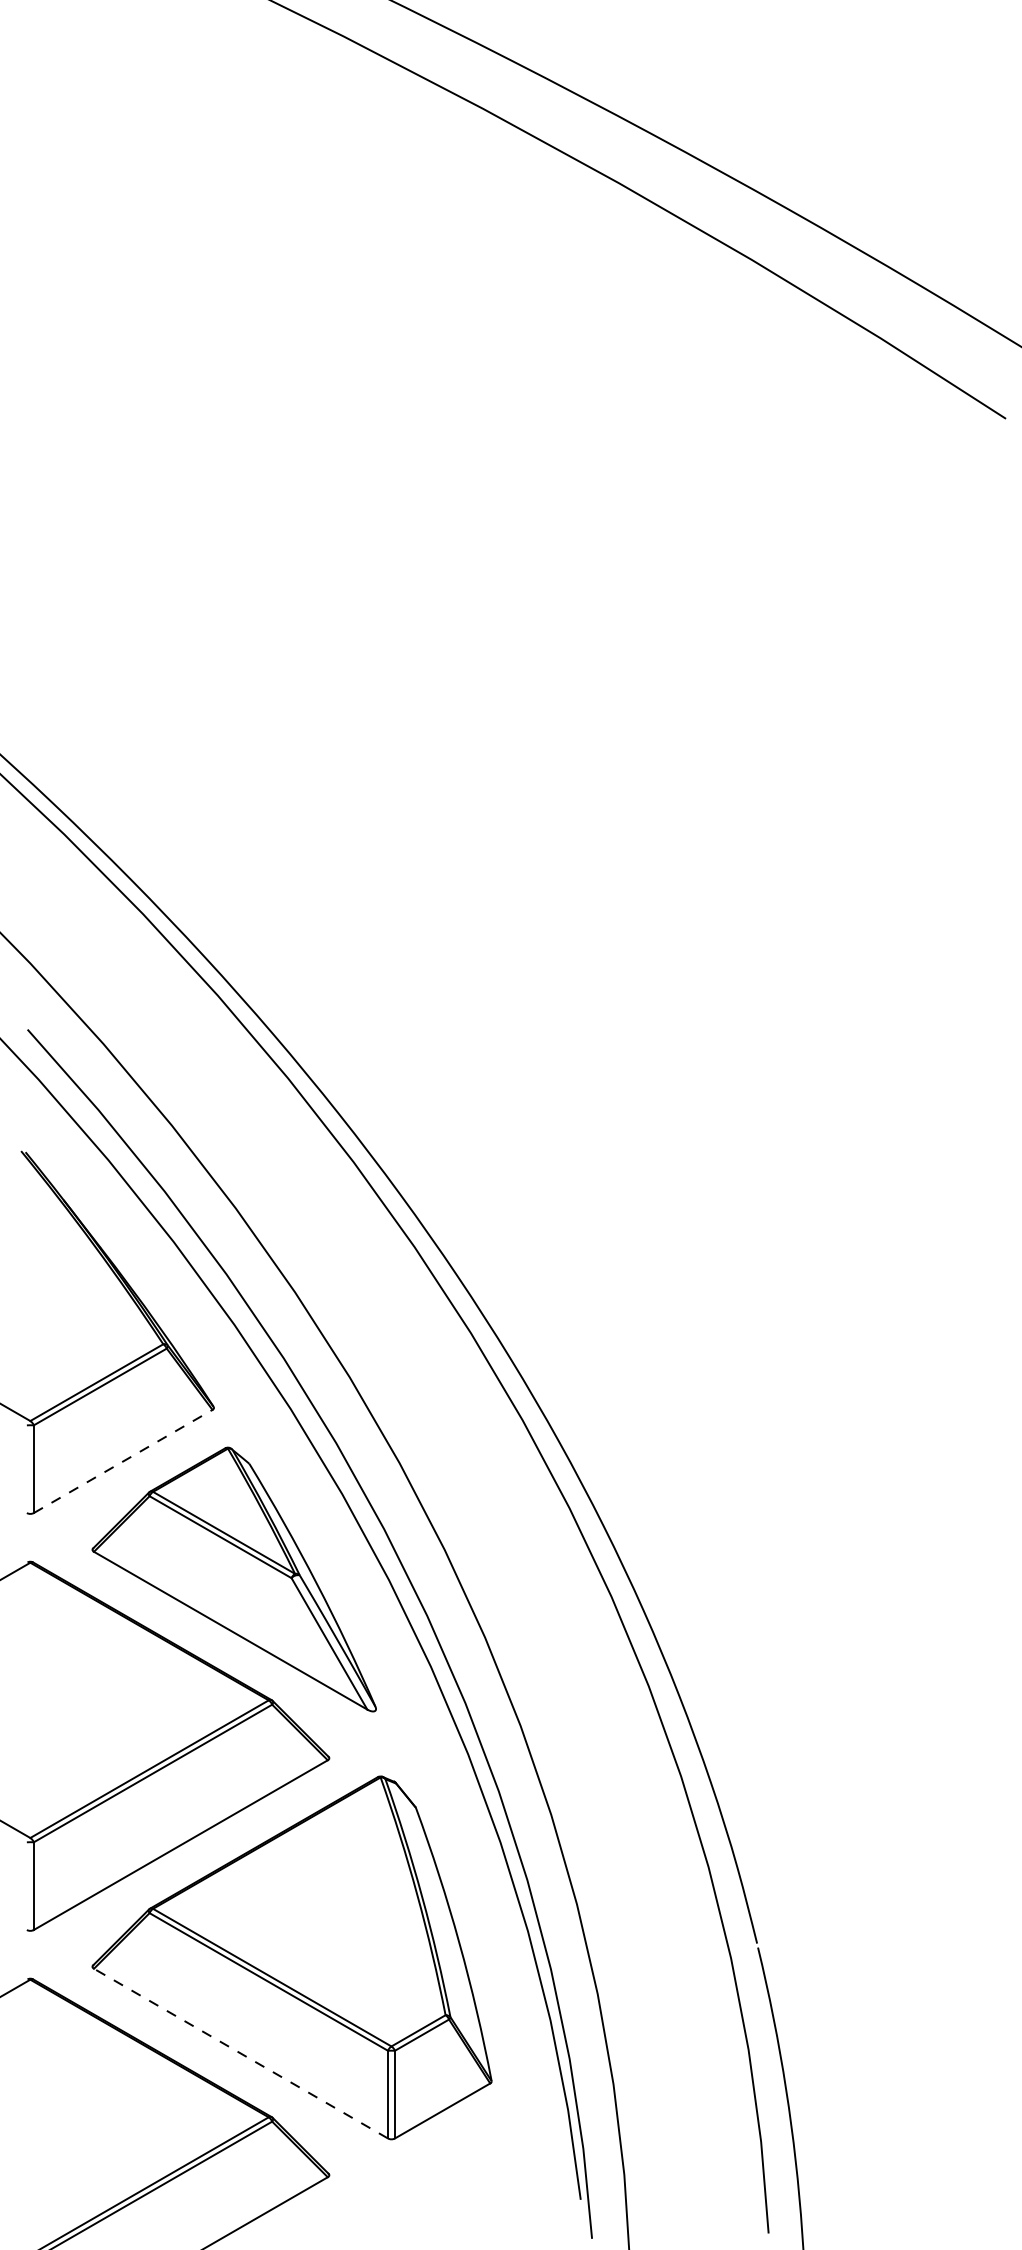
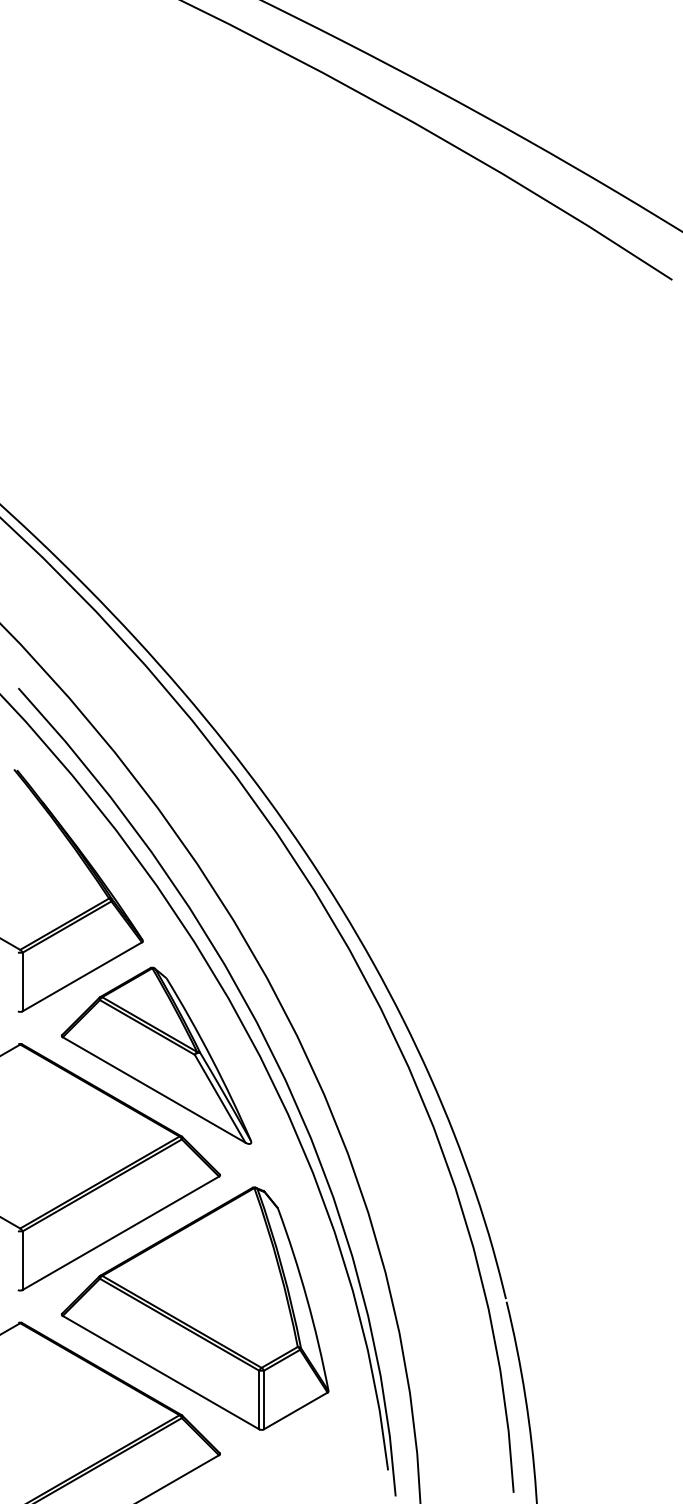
line: (123, 1460) -> (82, 976), dashed -> solid
line: (240, 2053) -> (160, 1372), dashed -> solid

